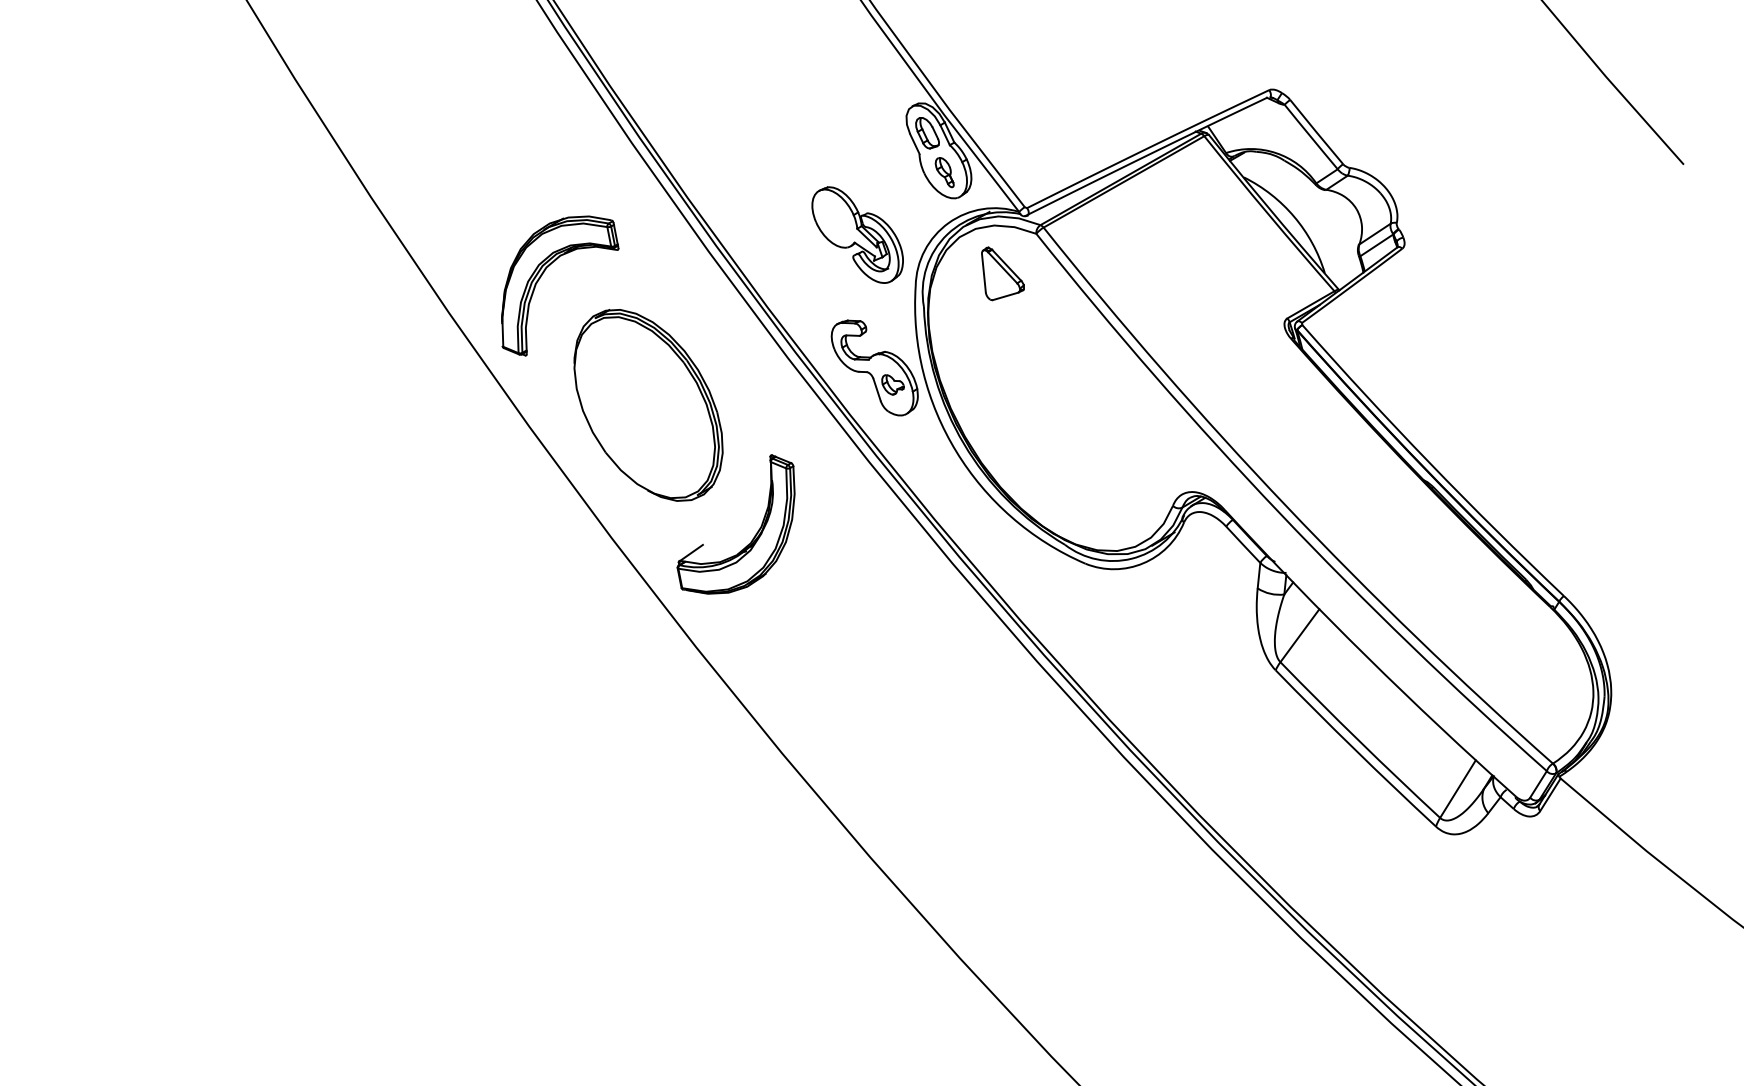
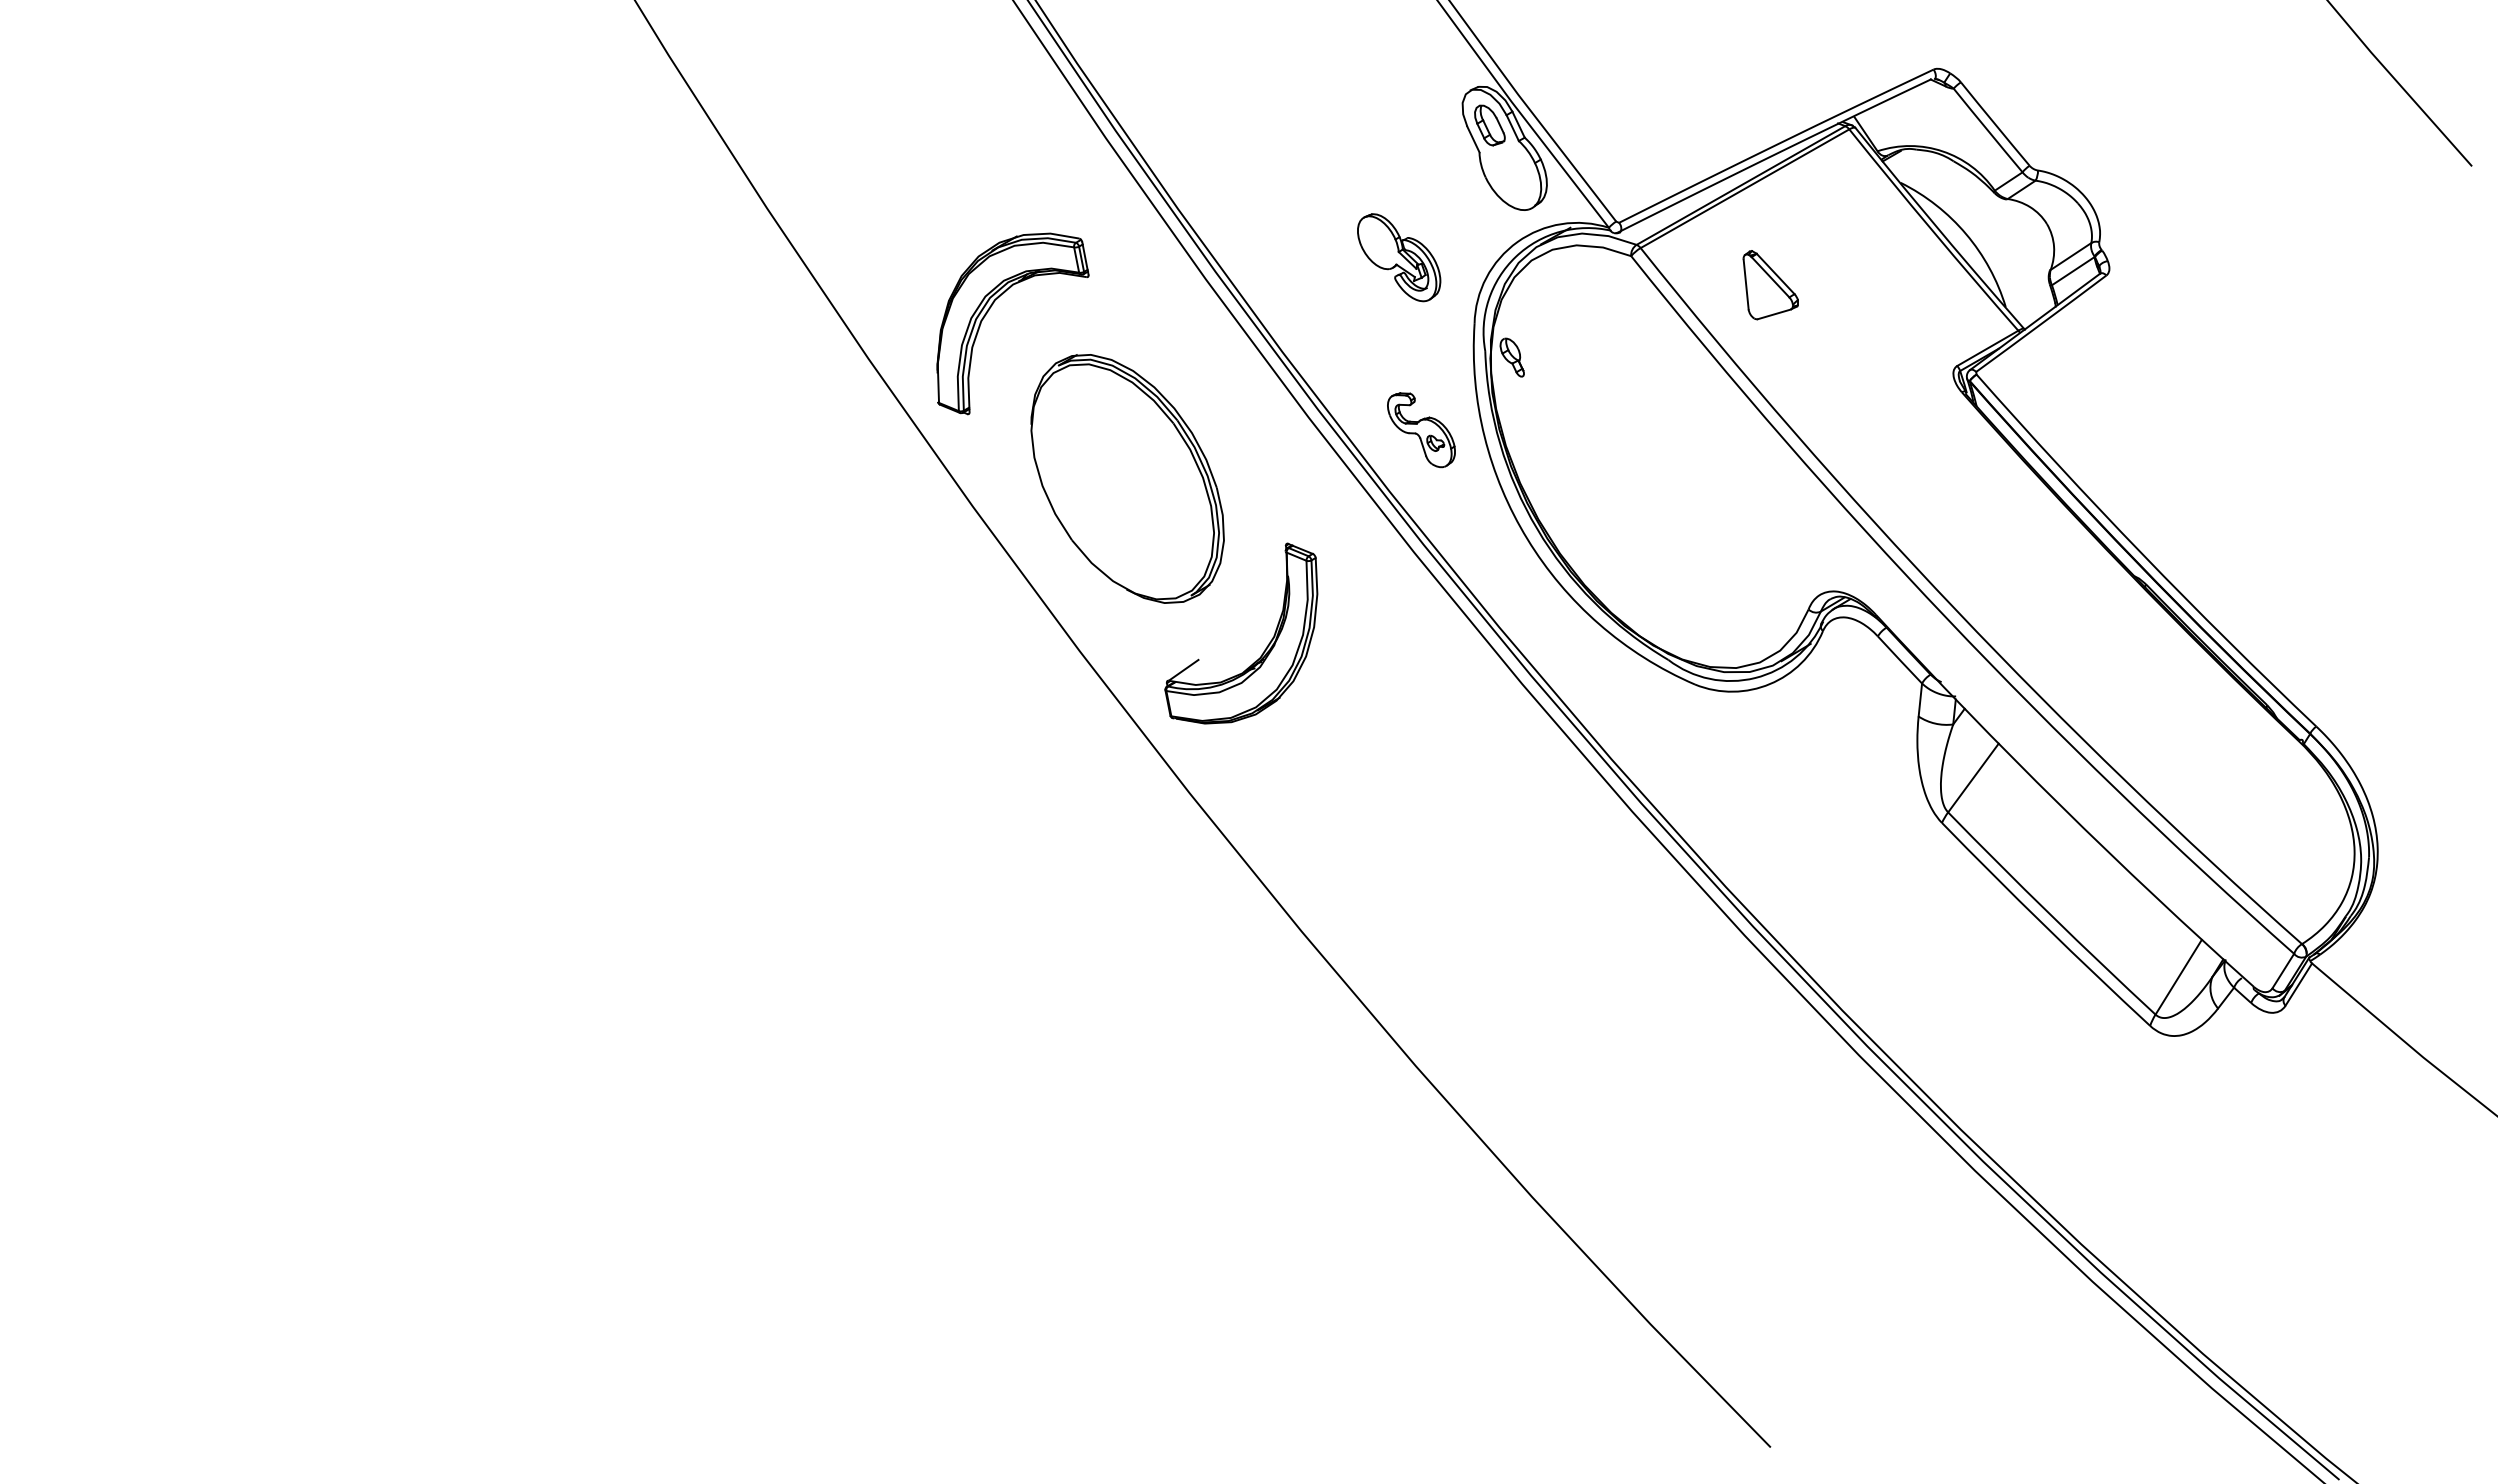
part: (944, 172) -> (1511, 357), moved
part: (857, 234) -> (1398, 257), size x0.7
part: (1002, 274) -> (1770, 285), moved
part: (874, 367) -> (1421, 429), size x0.6

